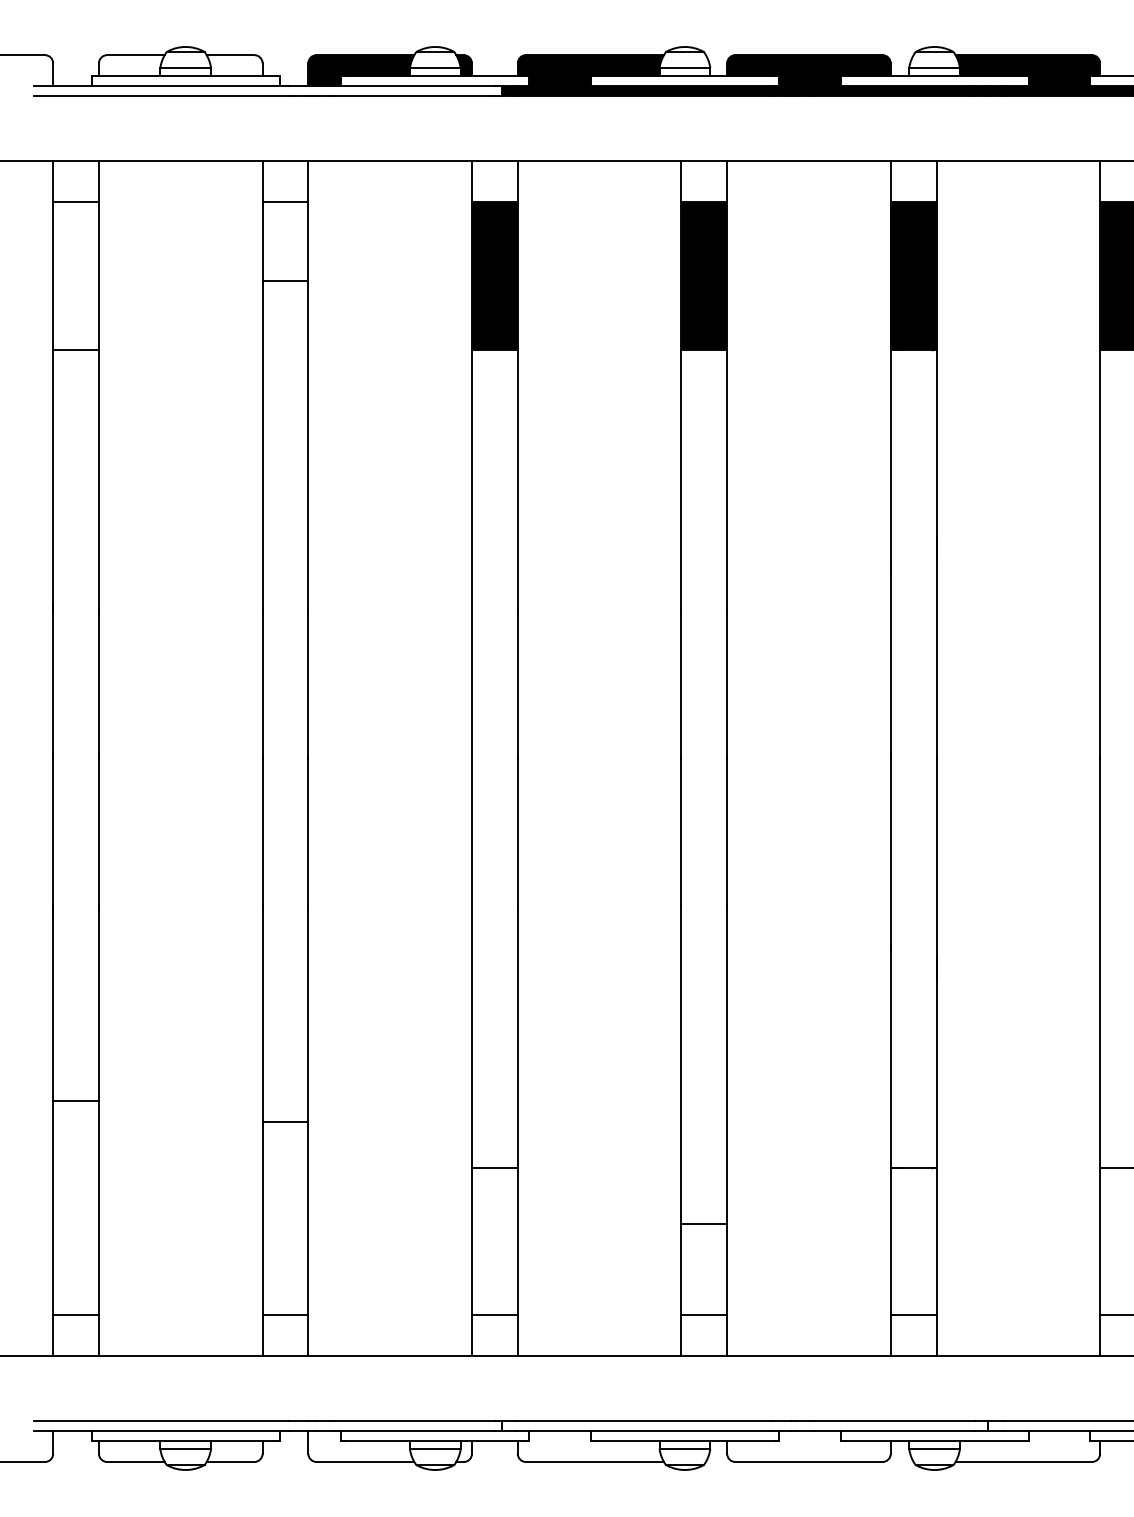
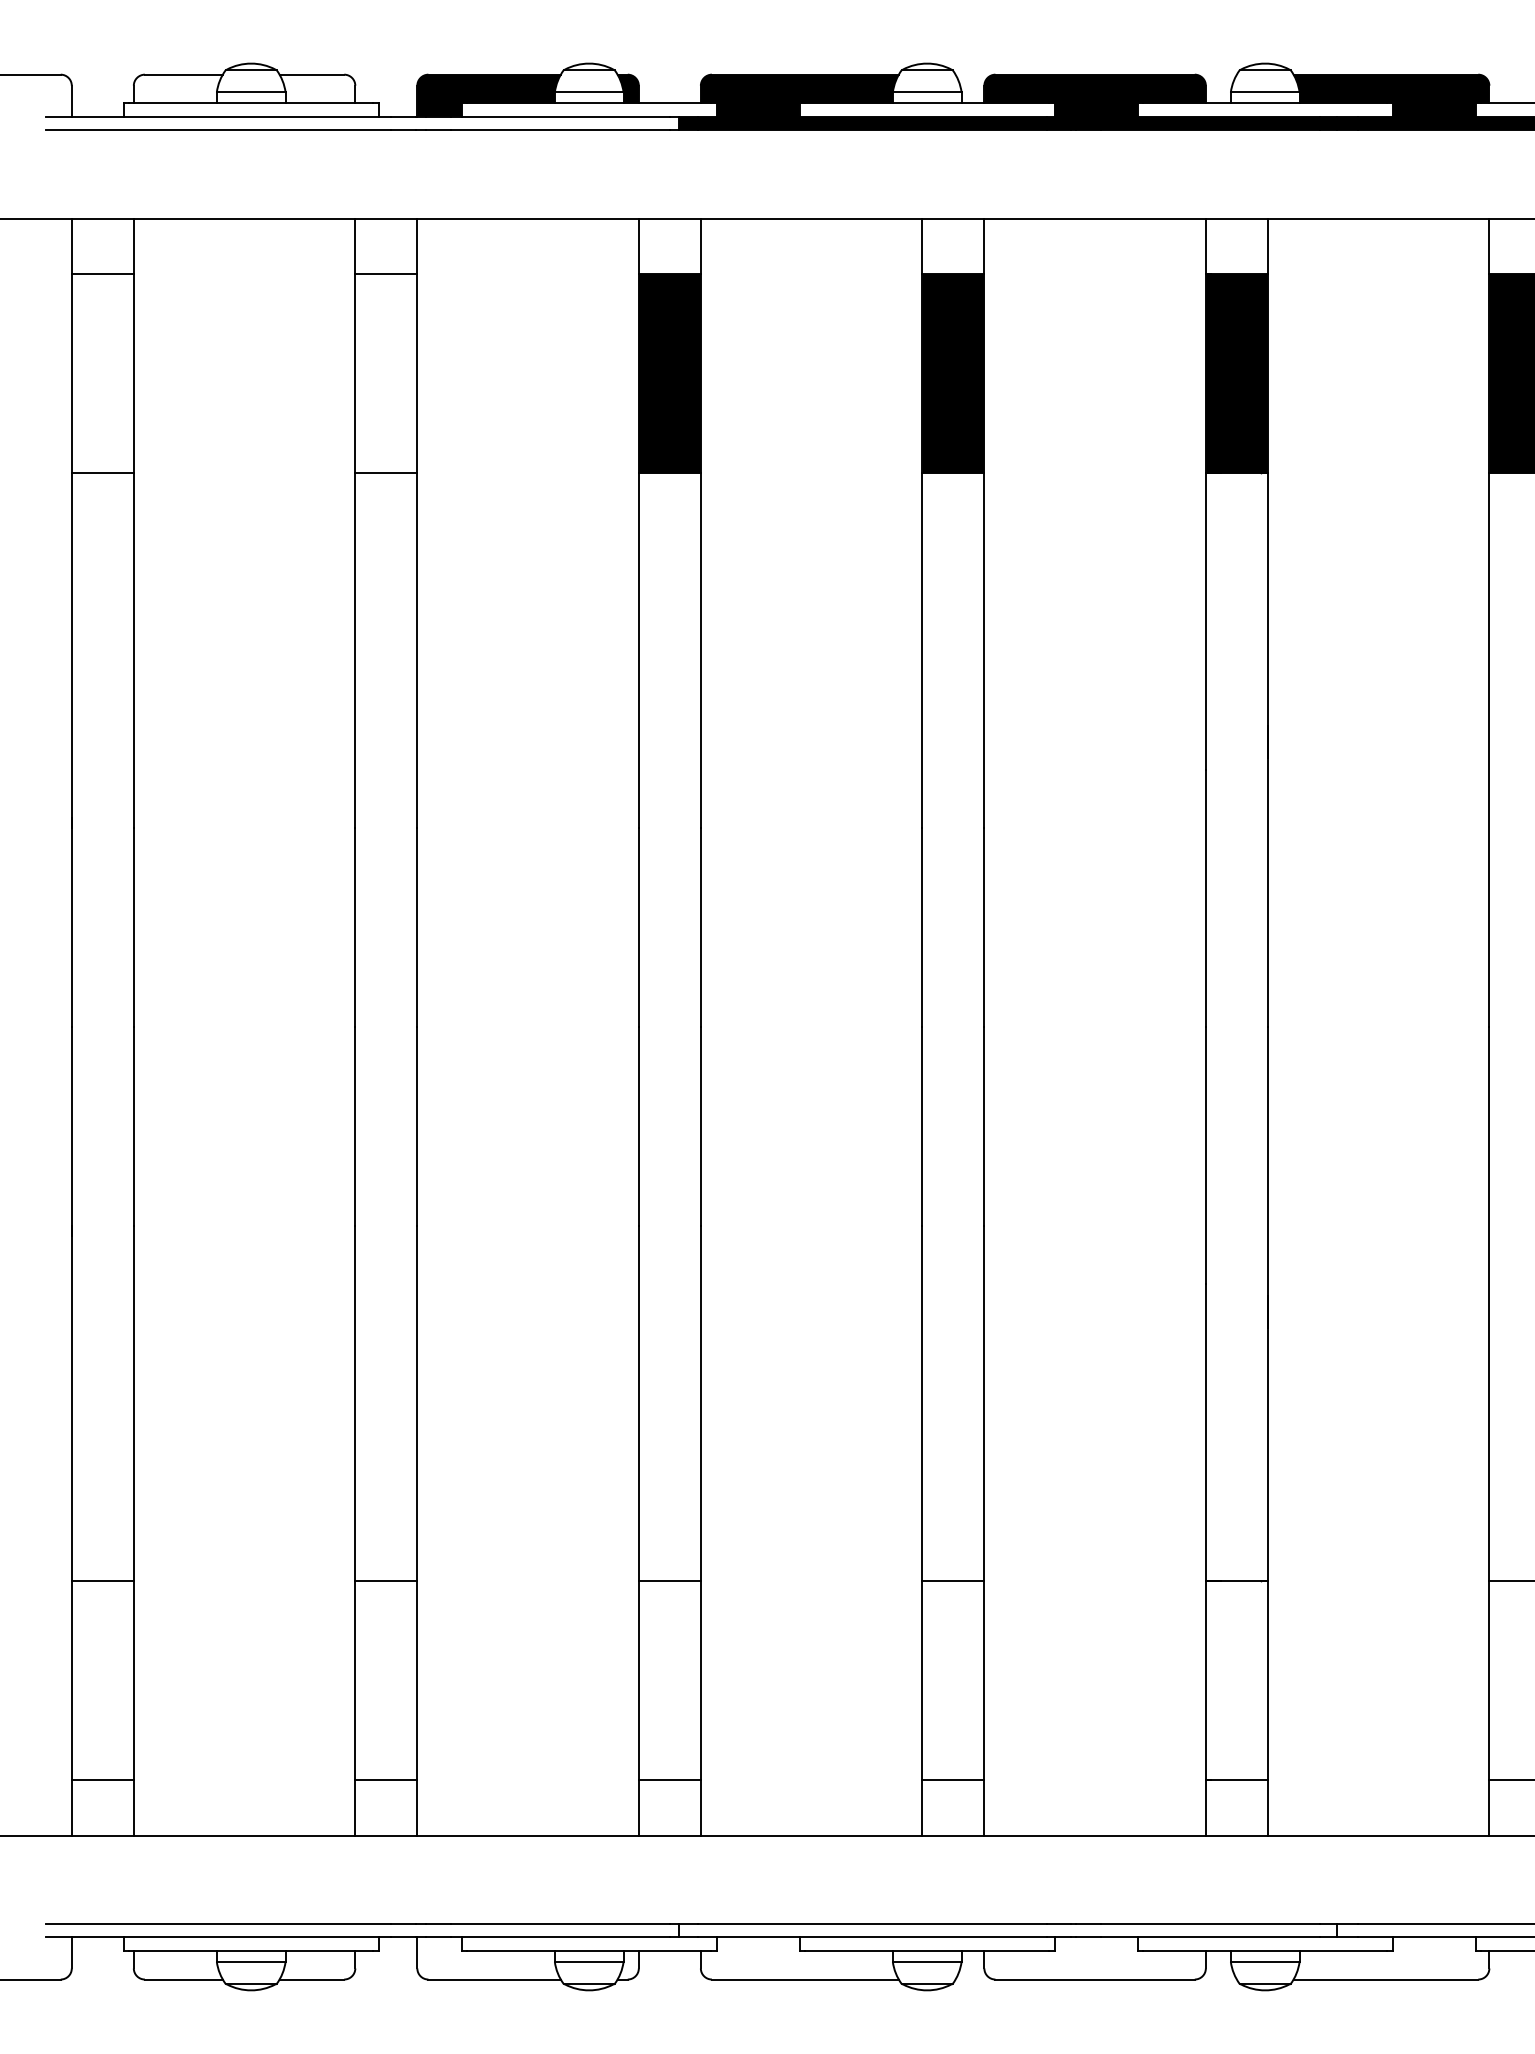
line: (285, 280) -> (386, 473), moved
line: (76, 1100) -> (103, 1580), moved
line: (285, 1121) -> (386, 1580), moved
line: (704, 1223) -> (953, 1580), moved

